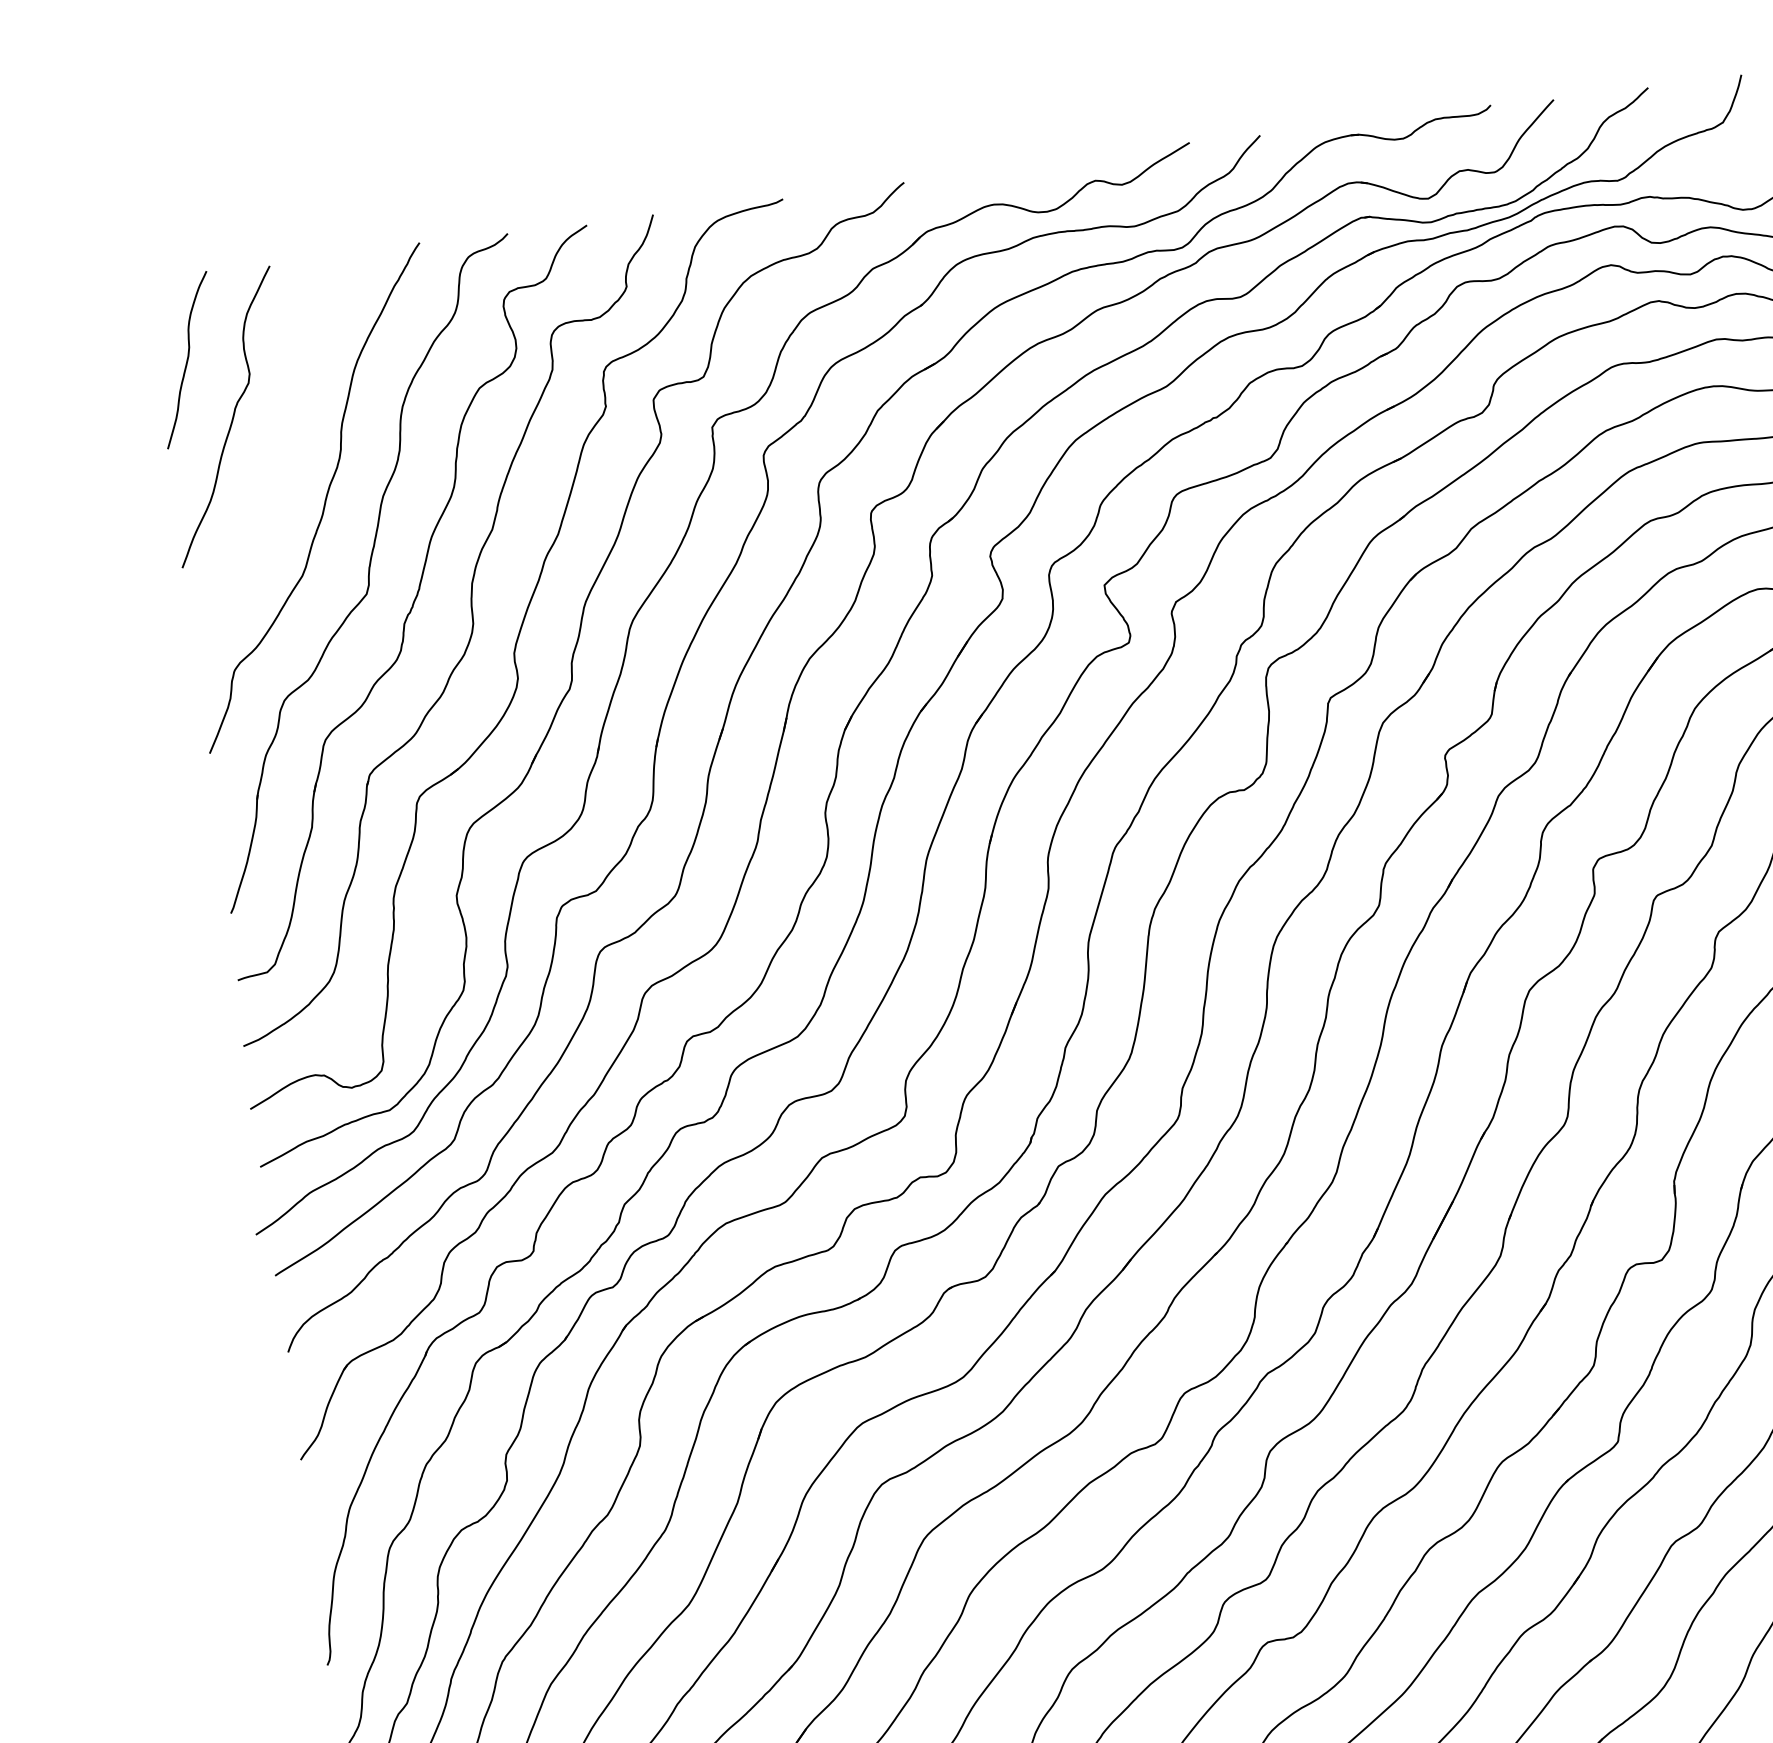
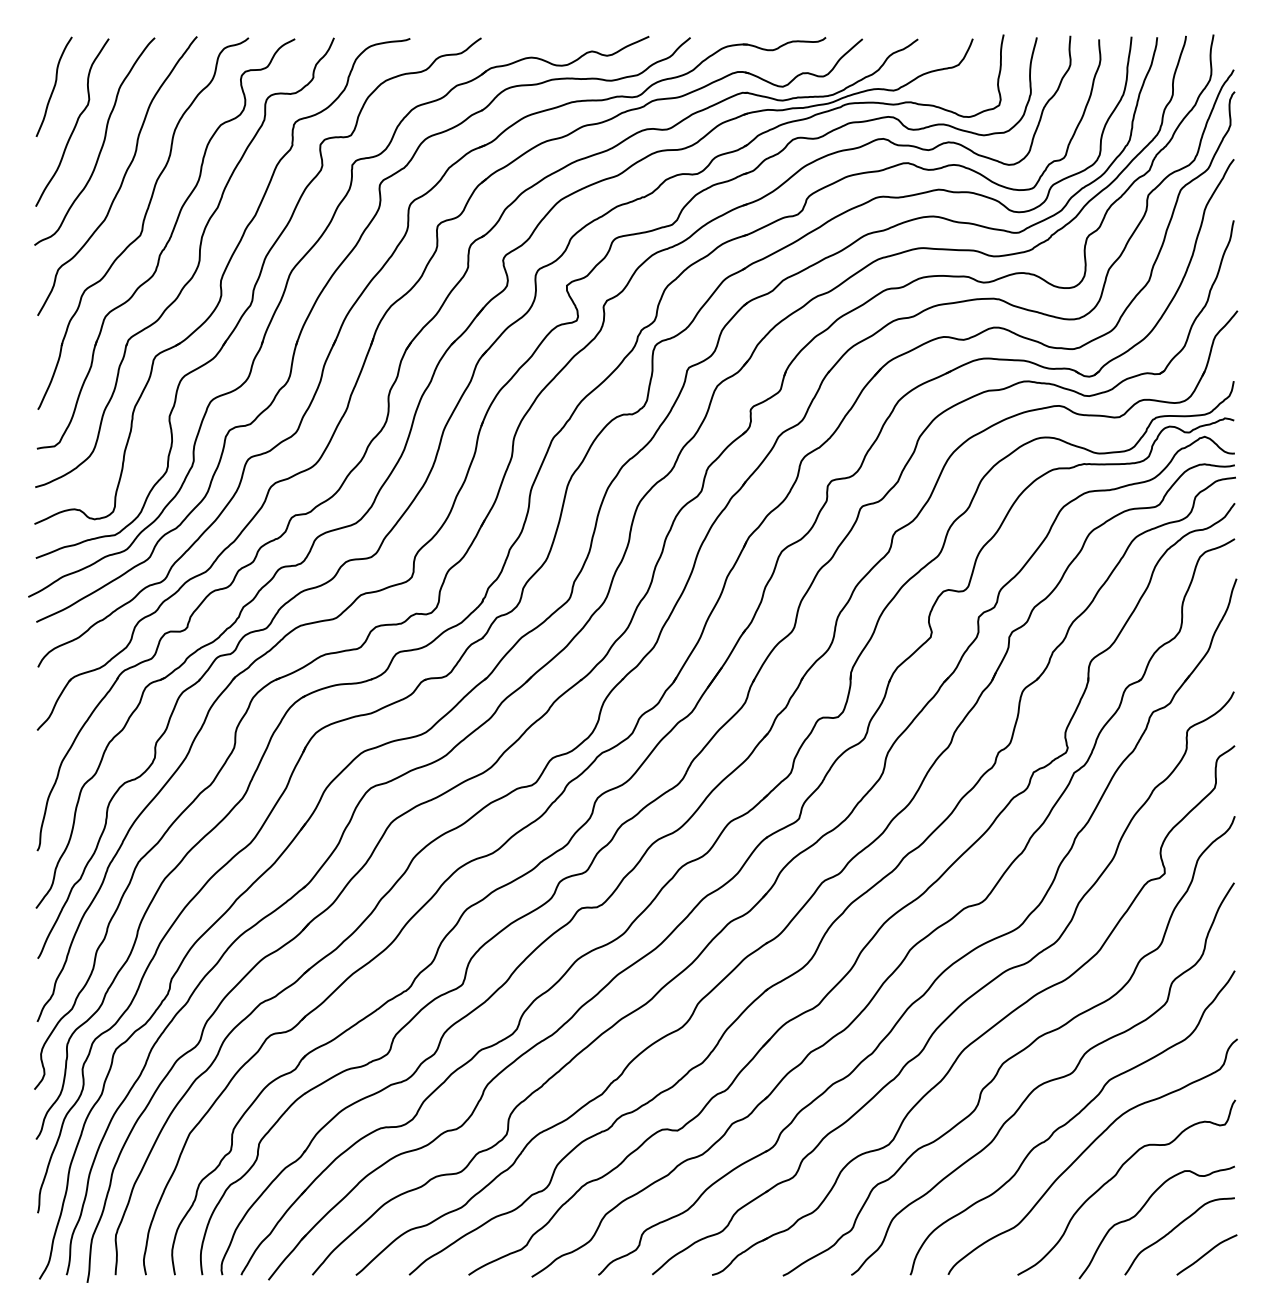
curve: (281, 444) -> (102, 142), added

